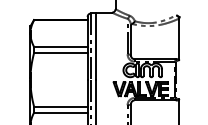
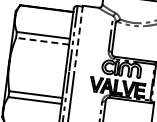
line: (96, 46) -> (78, 39), solid -> dashed
line: (60, 52) -> (42, 40), solid -> dashed

